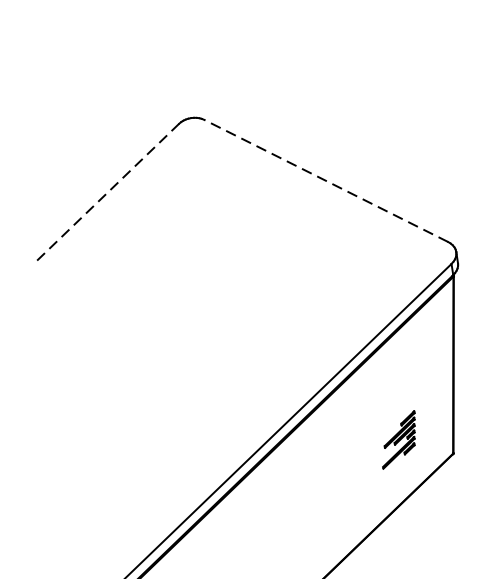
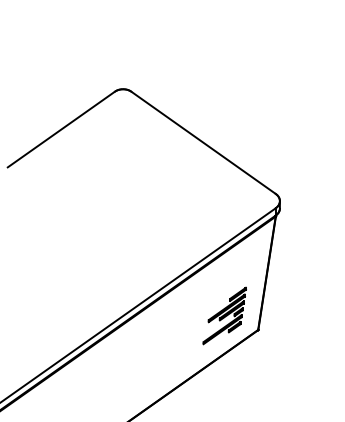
line: (326, 180) -> (203, 142), dashed -> solid
line: (106, 193) -> (61, 129), dashed -> solid
part: (398, 439) -> (224, 315), size x1.67

